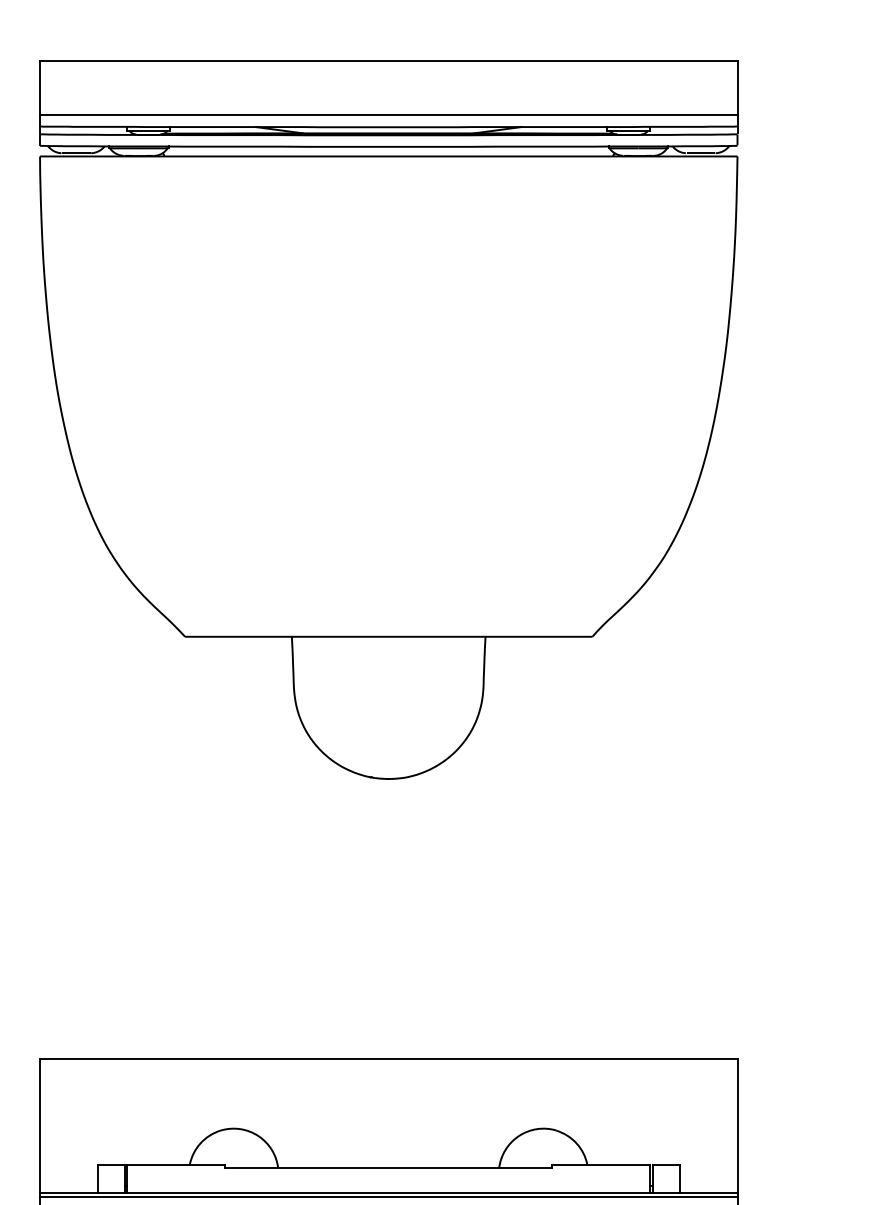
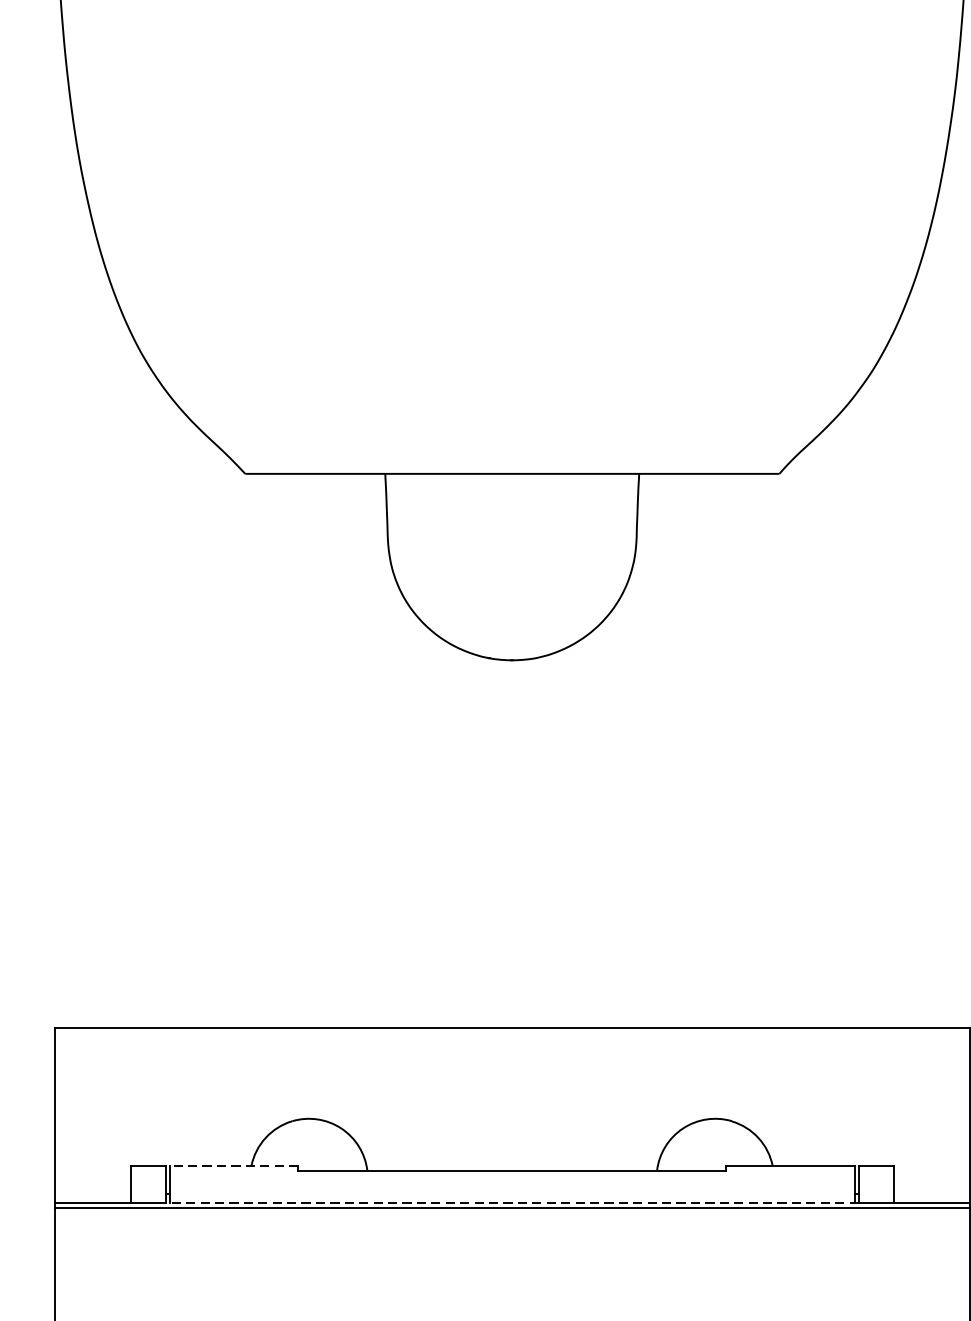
line: (176, 1164) -> (233, 1165), solid -> dashed
line: (388, 1192) -> (511, 1202), solid -> dashed

